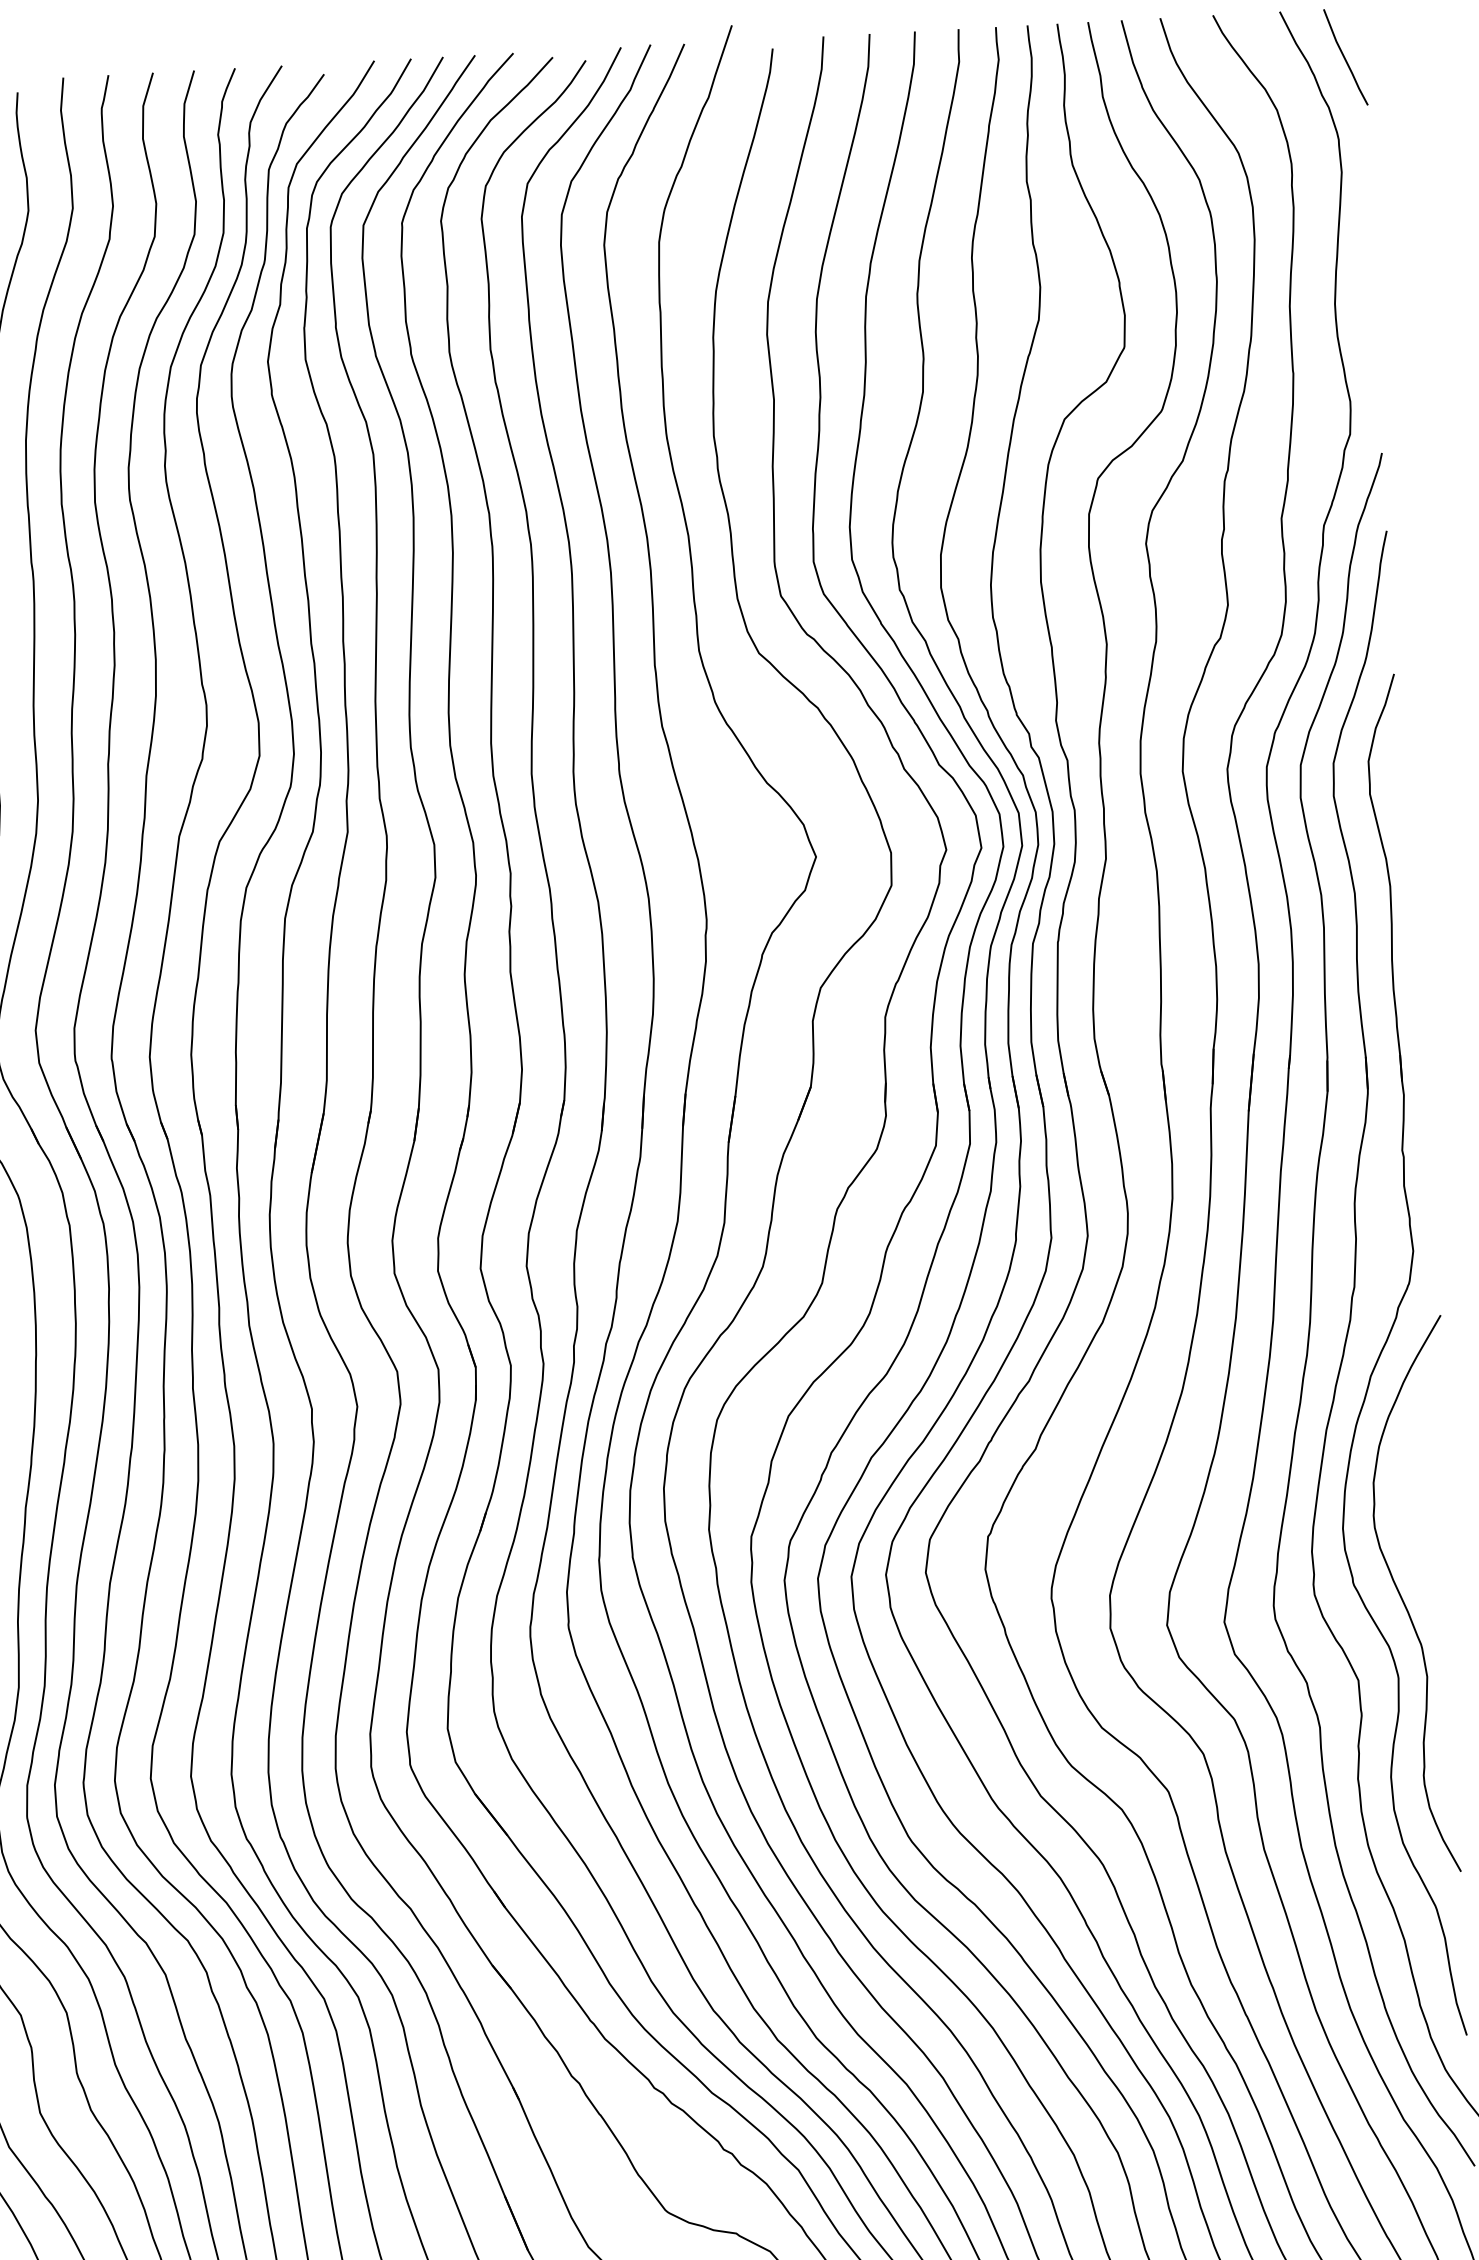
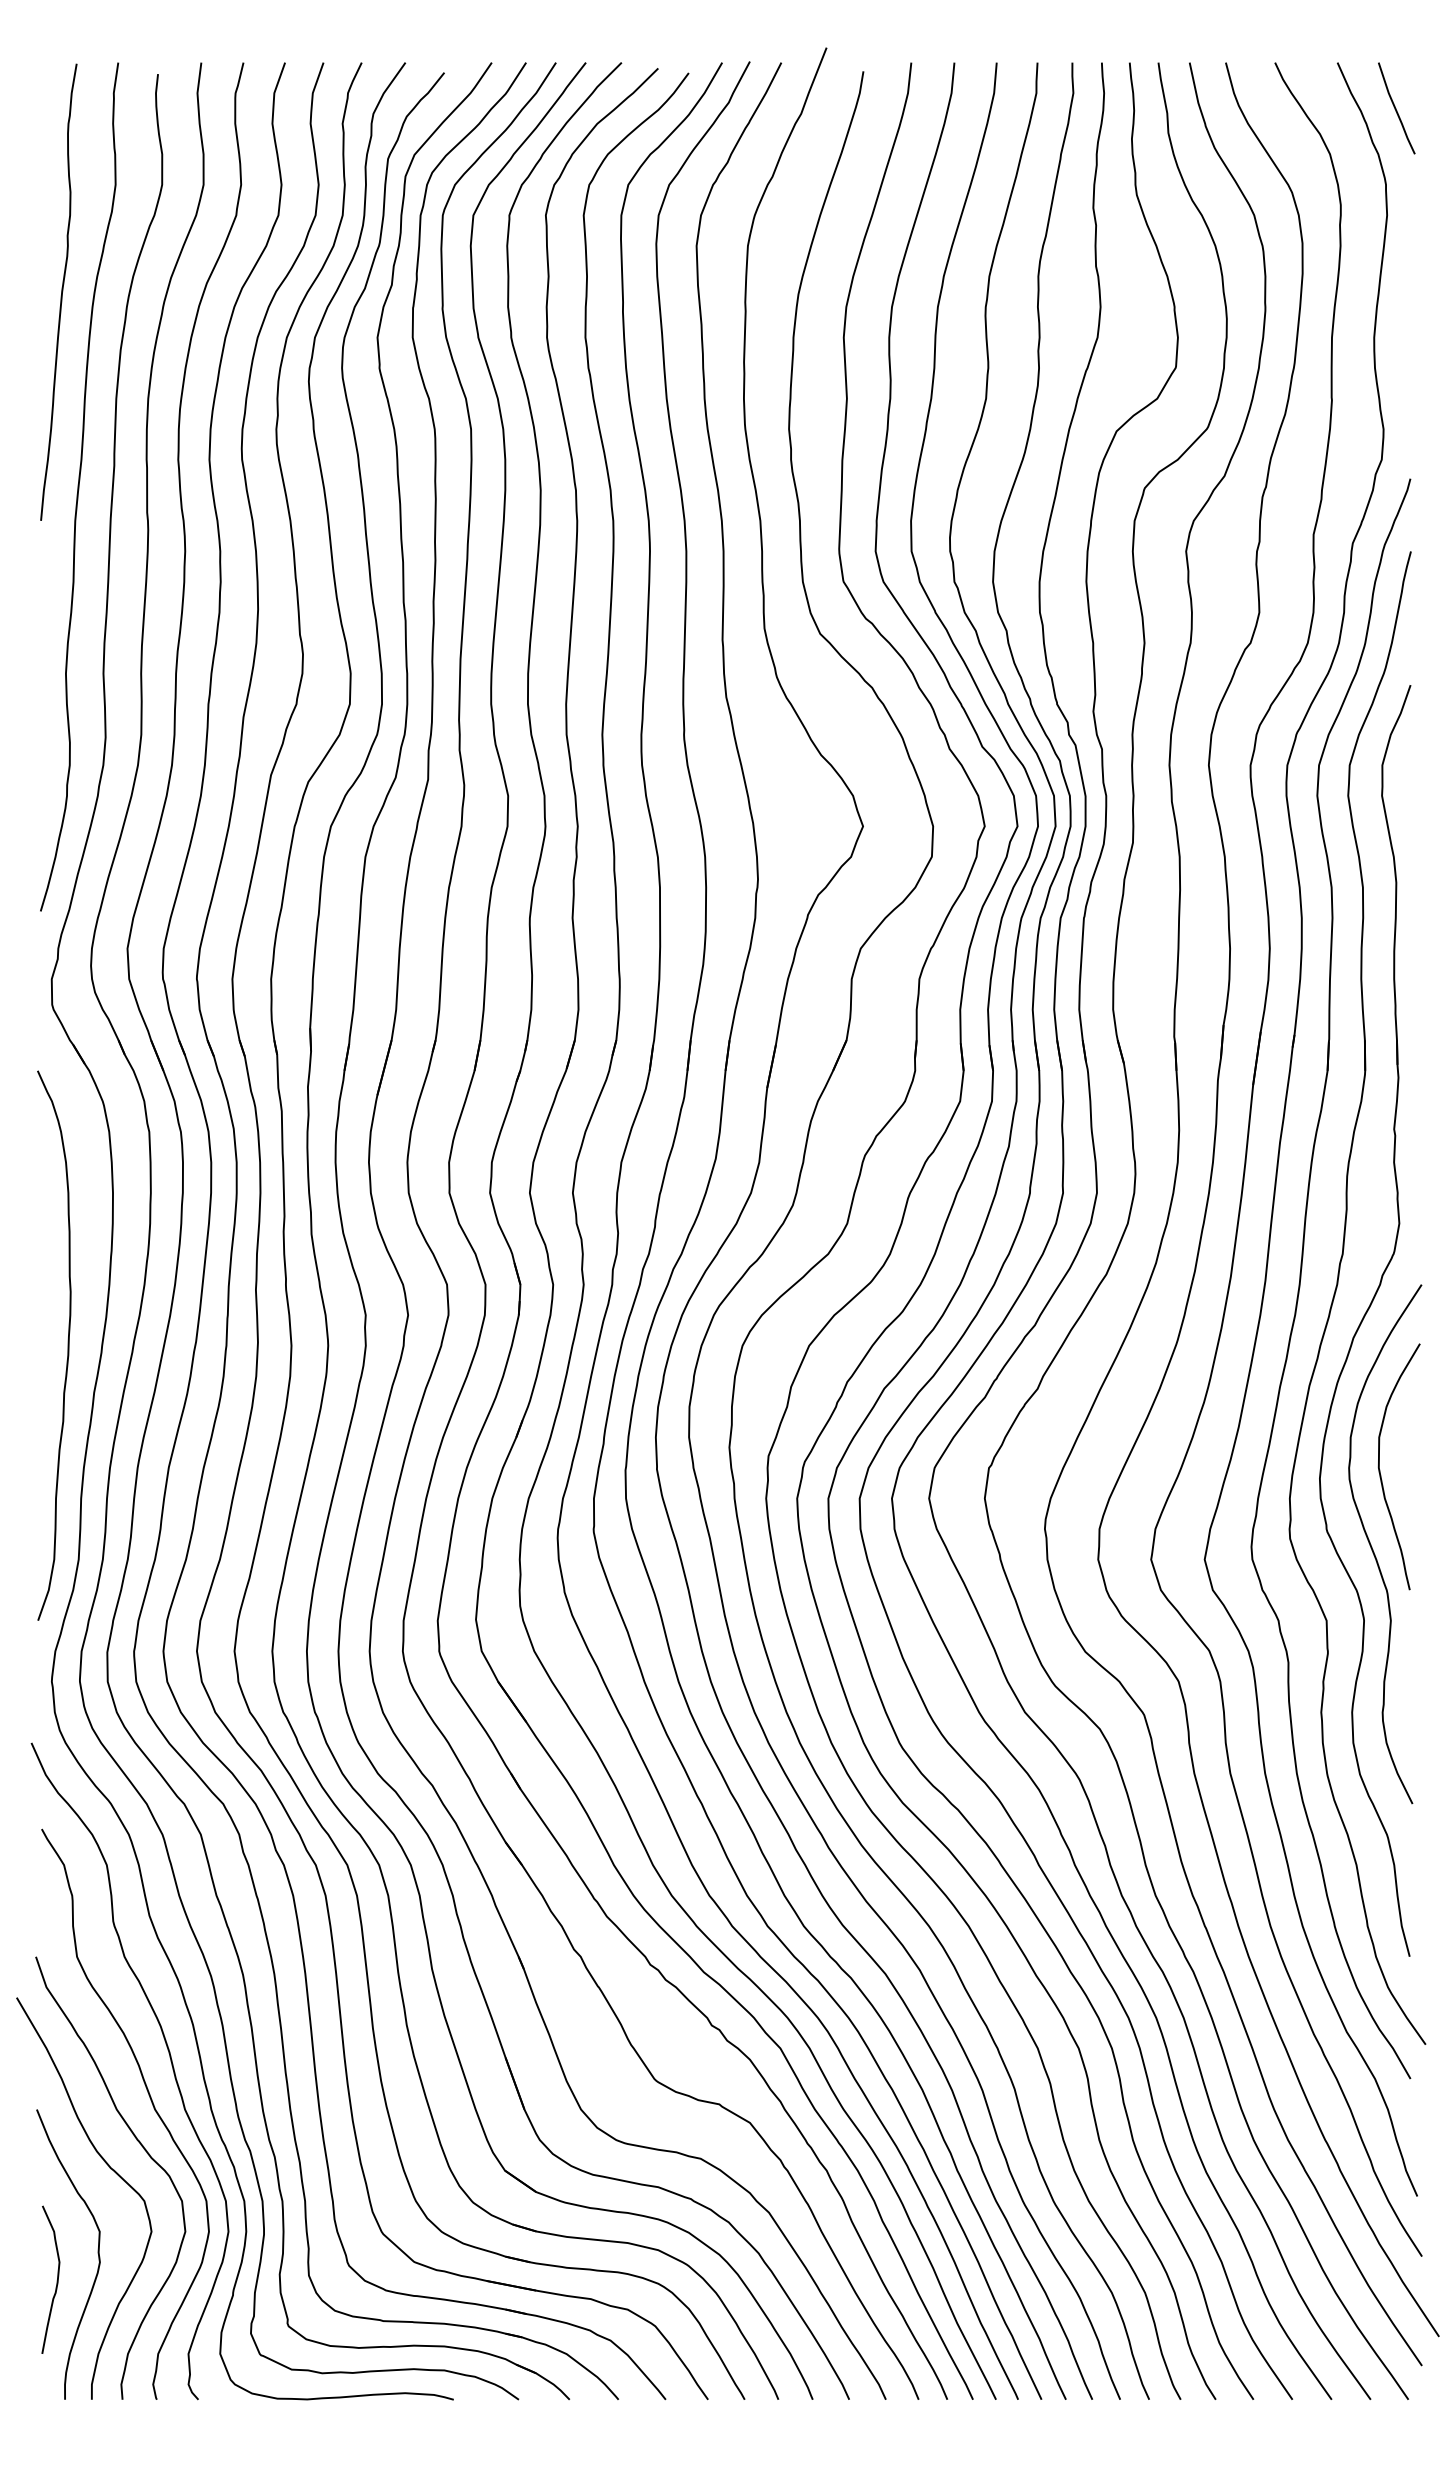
curve: (1407, 1516) -> (1380, 1470), added

